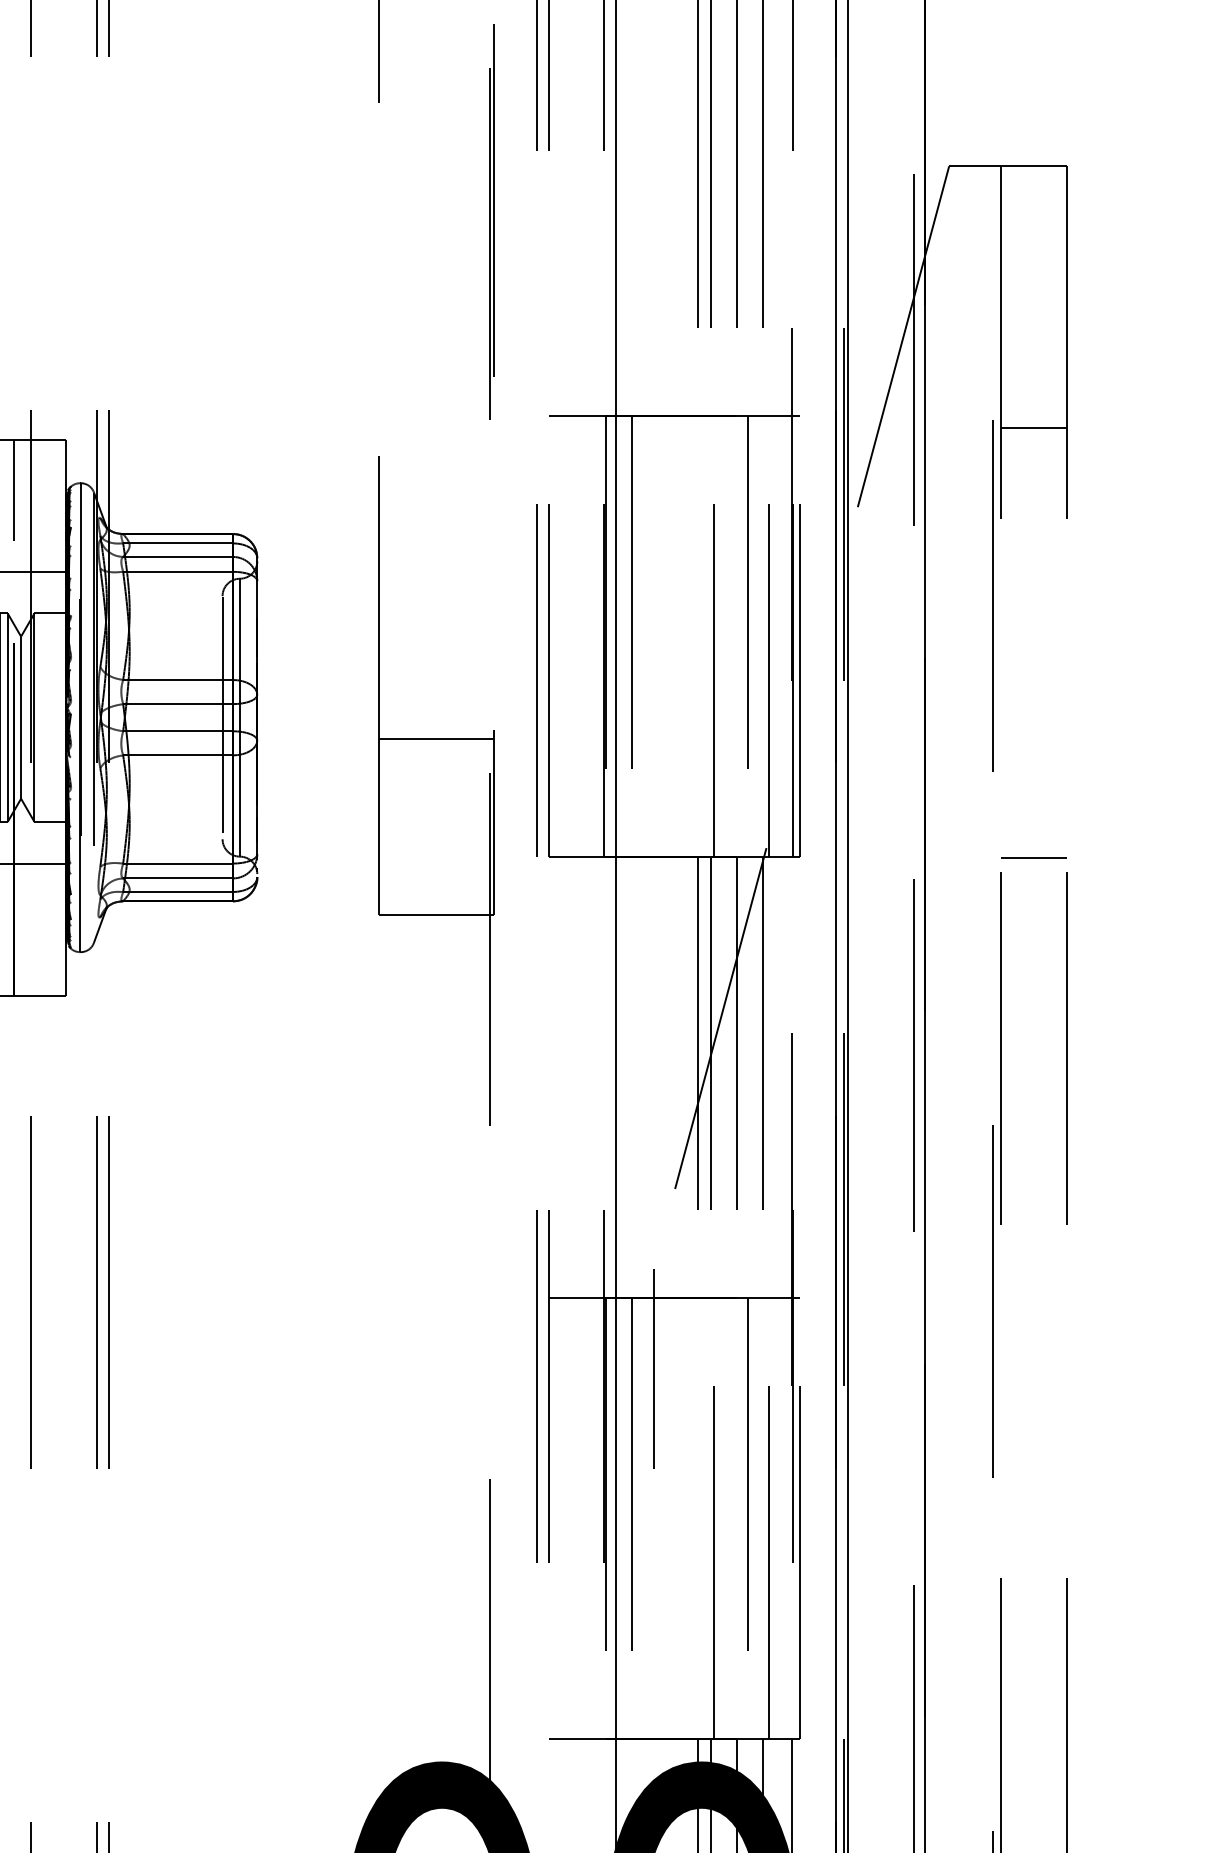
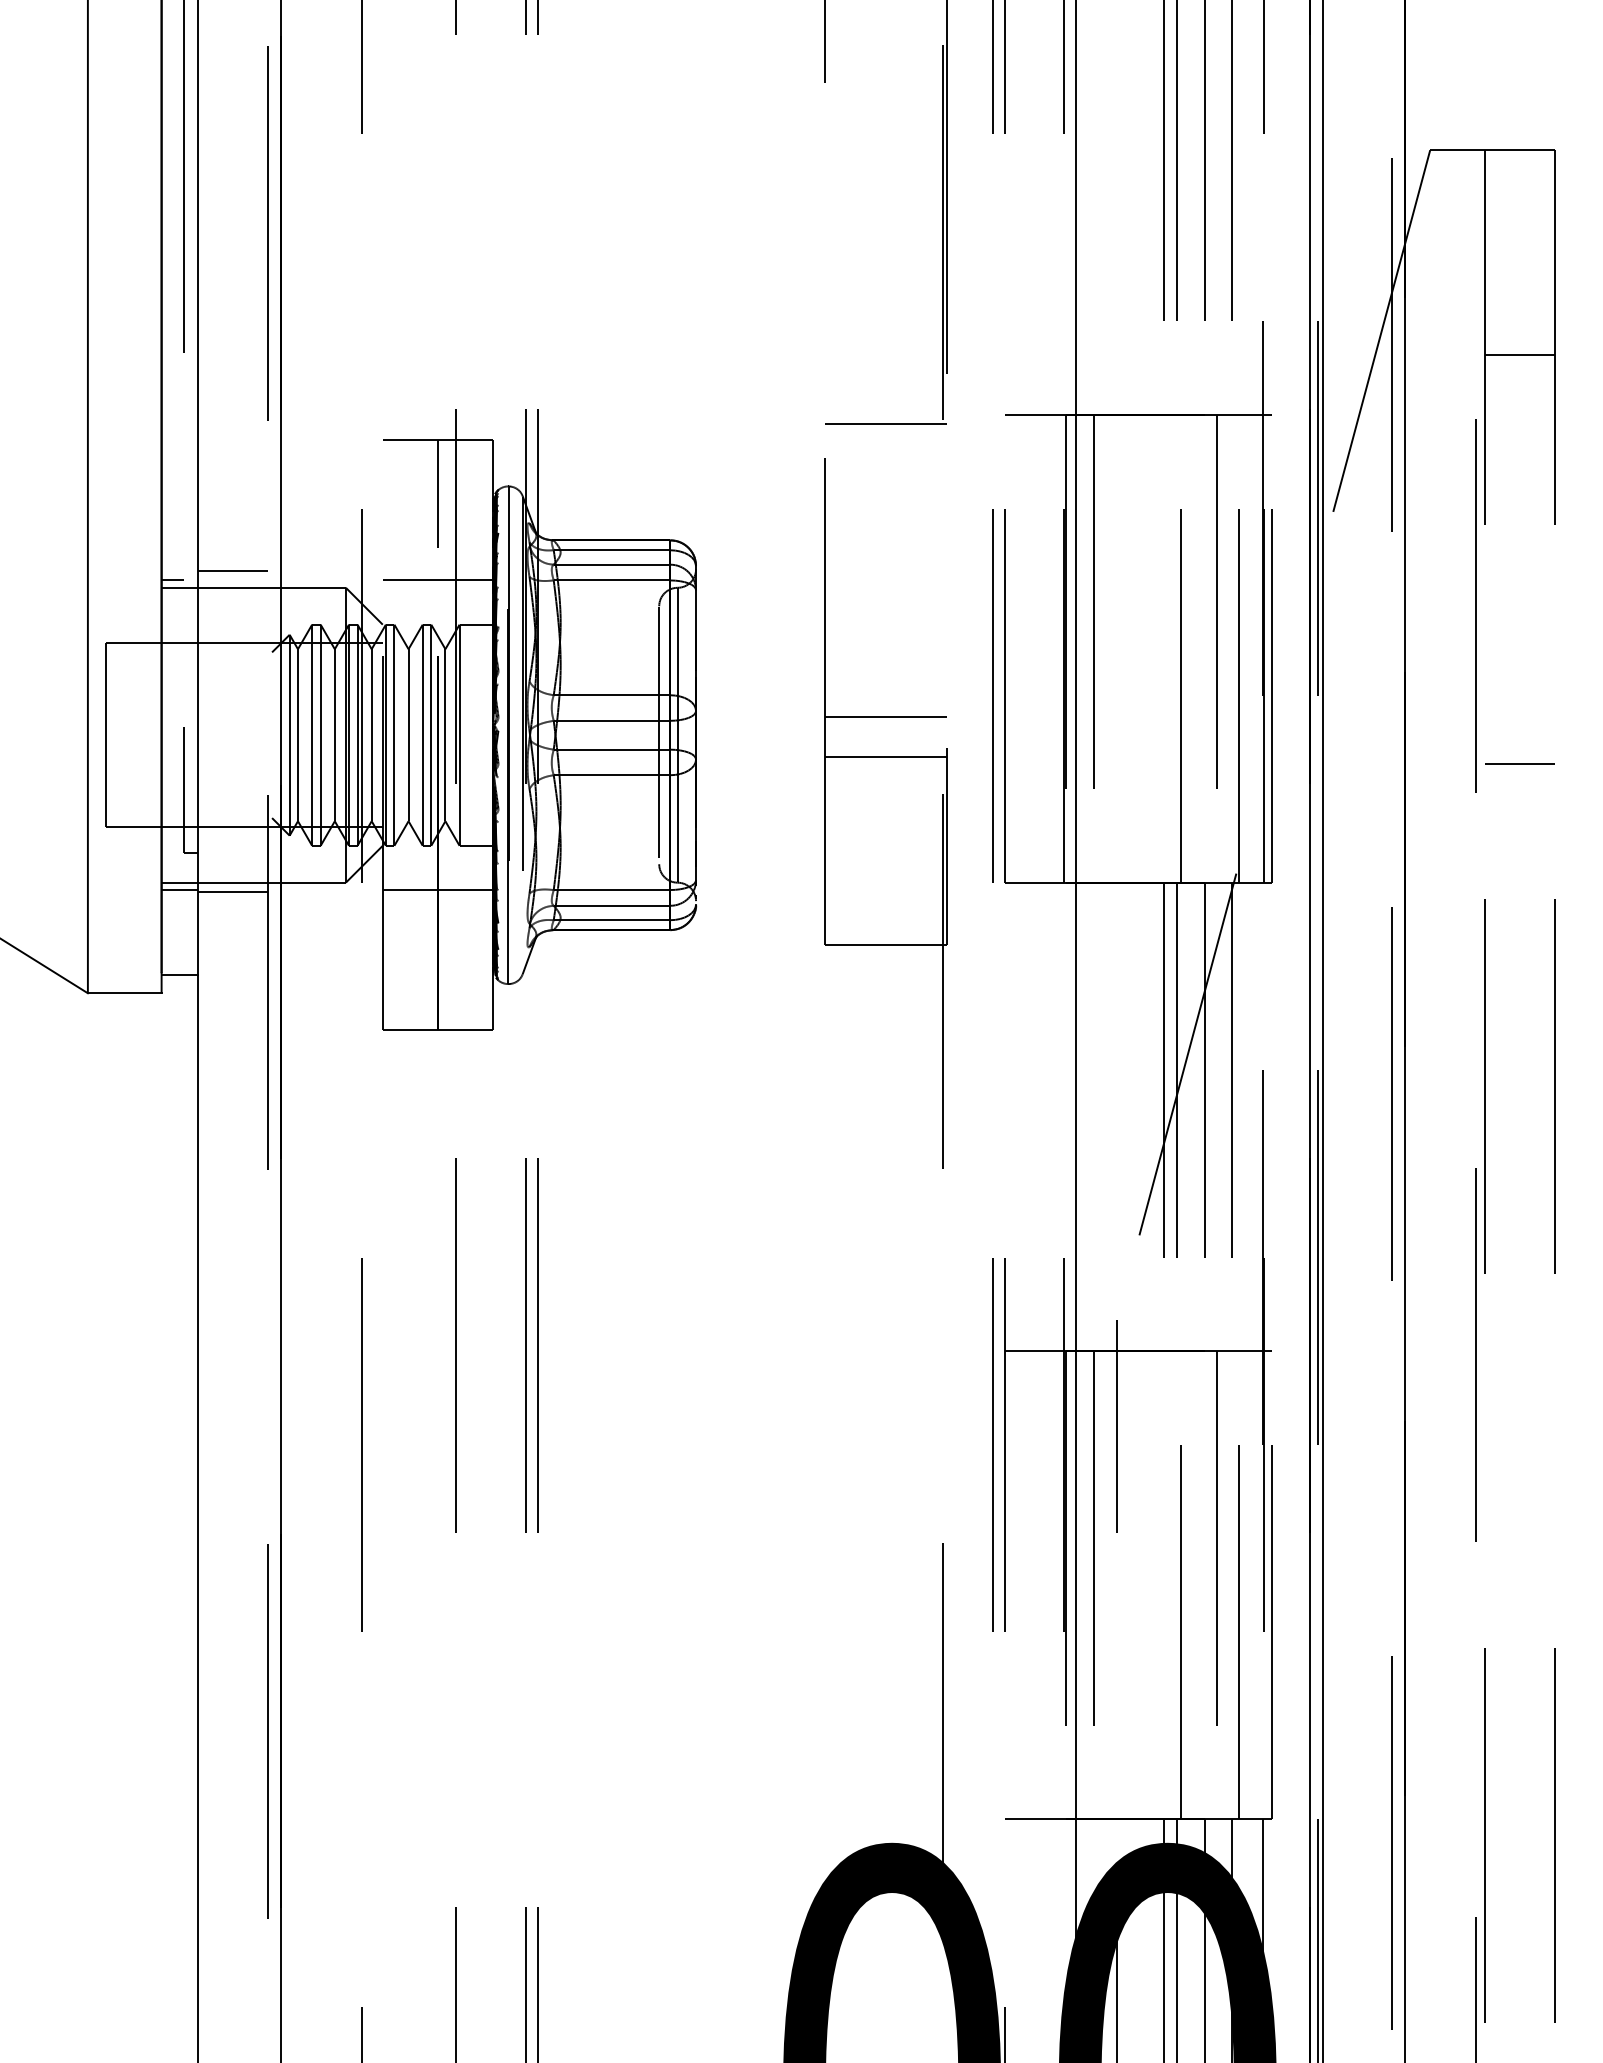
line: (435, 423) -> (885, 423), added
line: (1033, 427) -> (1519, 354), moved
line: (435, 700) -> (885, 716), added
line: (1033, 857) -> (1519, 763), moved

